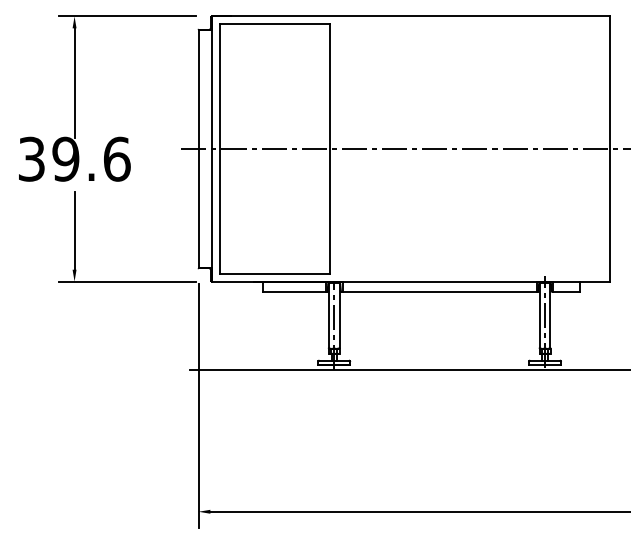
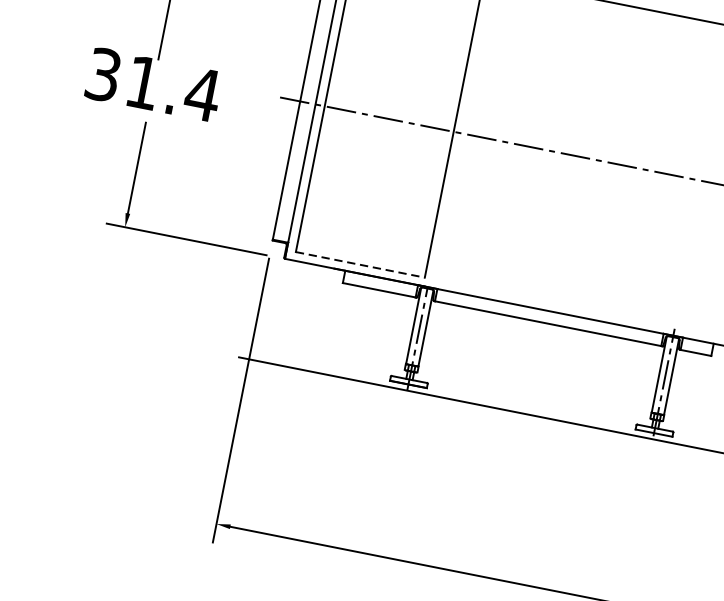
text: (91, 158) -> (173, 87), 39.6 -> 31.4
line: (275, 274) -> (360, 265), solid -> dashed

